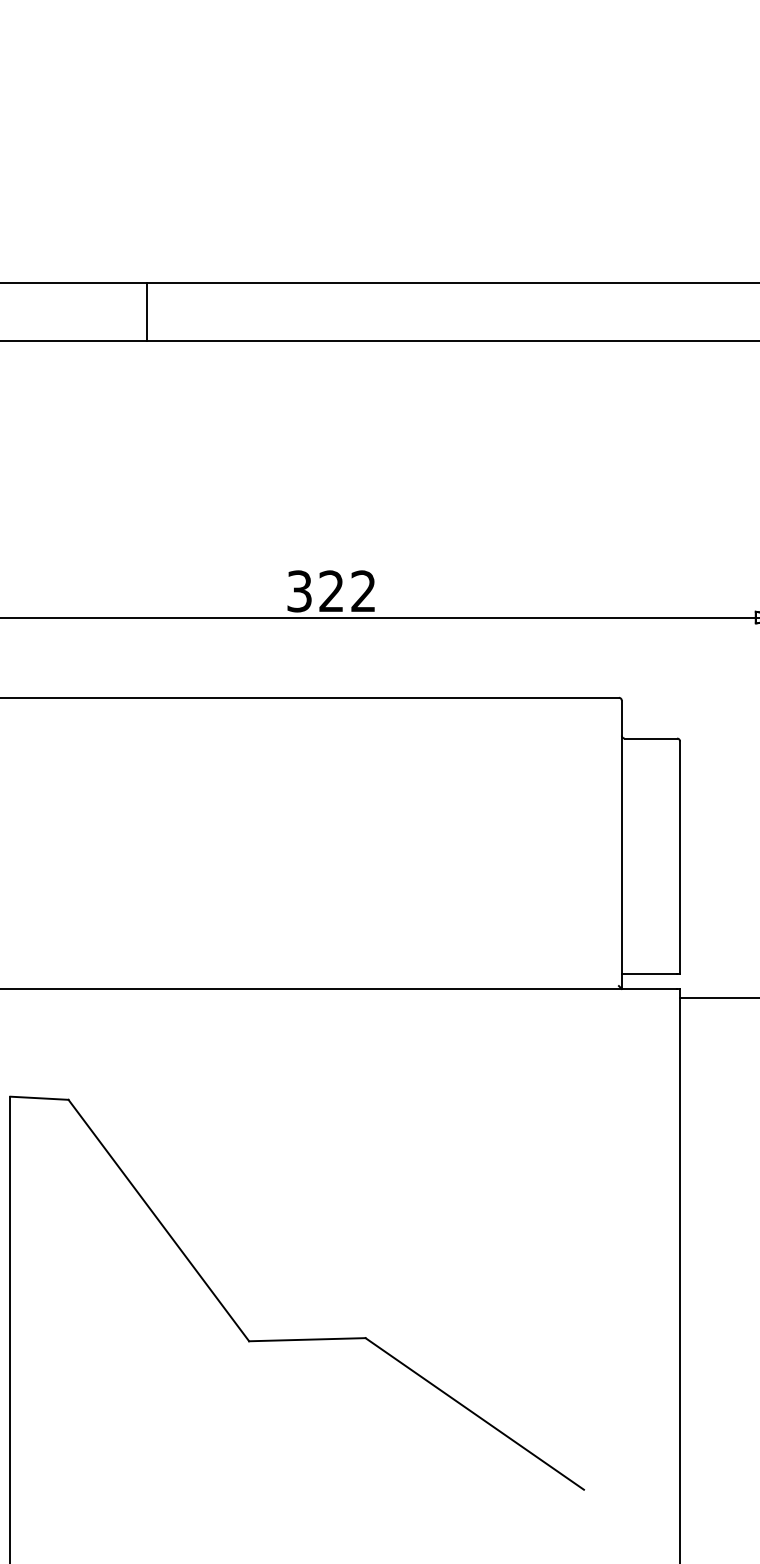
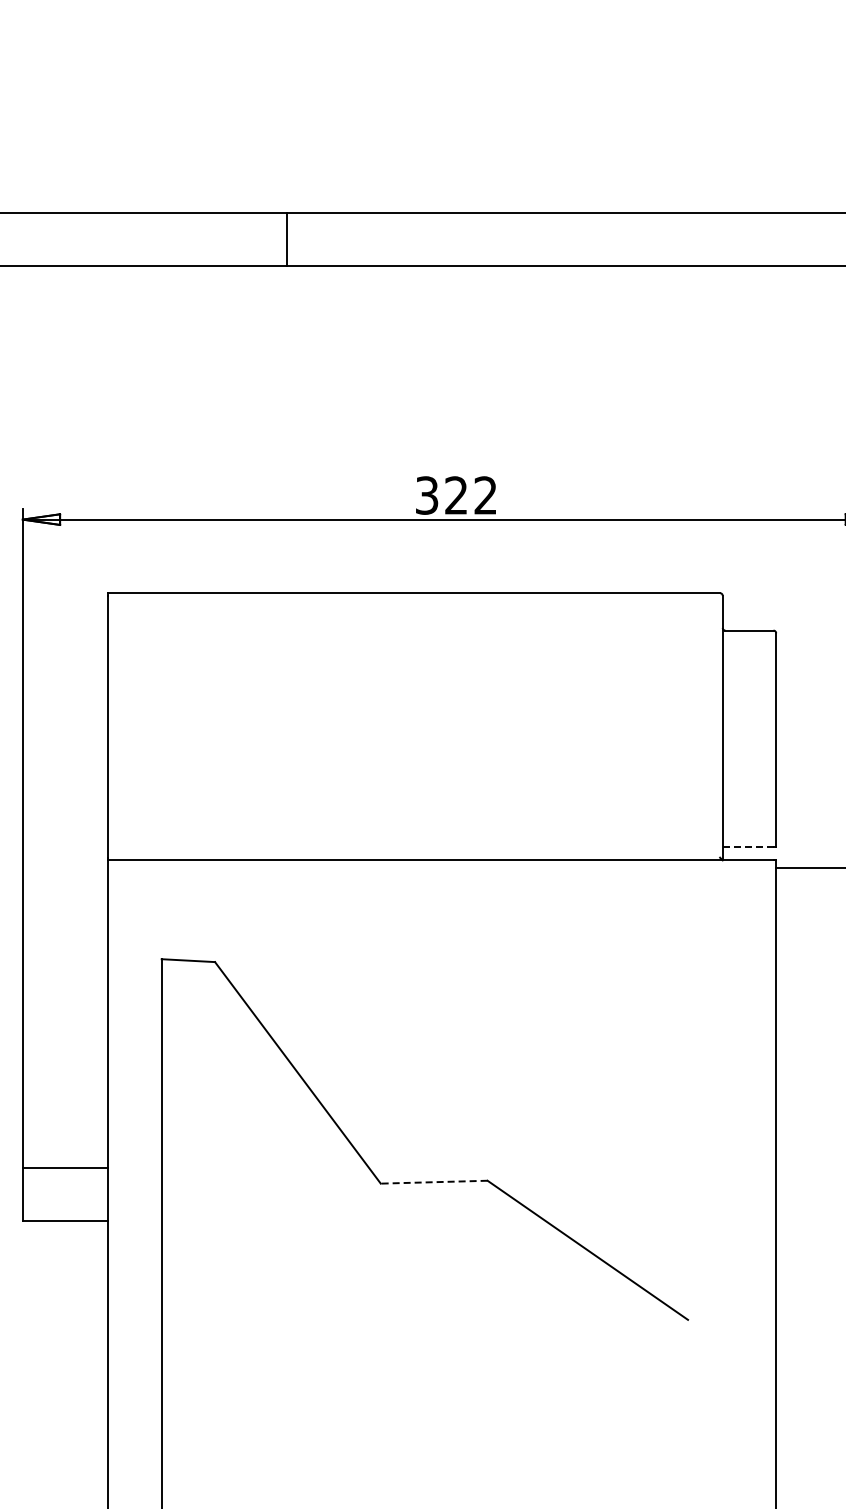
line: (648, 974) -> (747, 847), solid -> dashed
line: (306, 1340) -> (433, 1182), solid -> dashed

